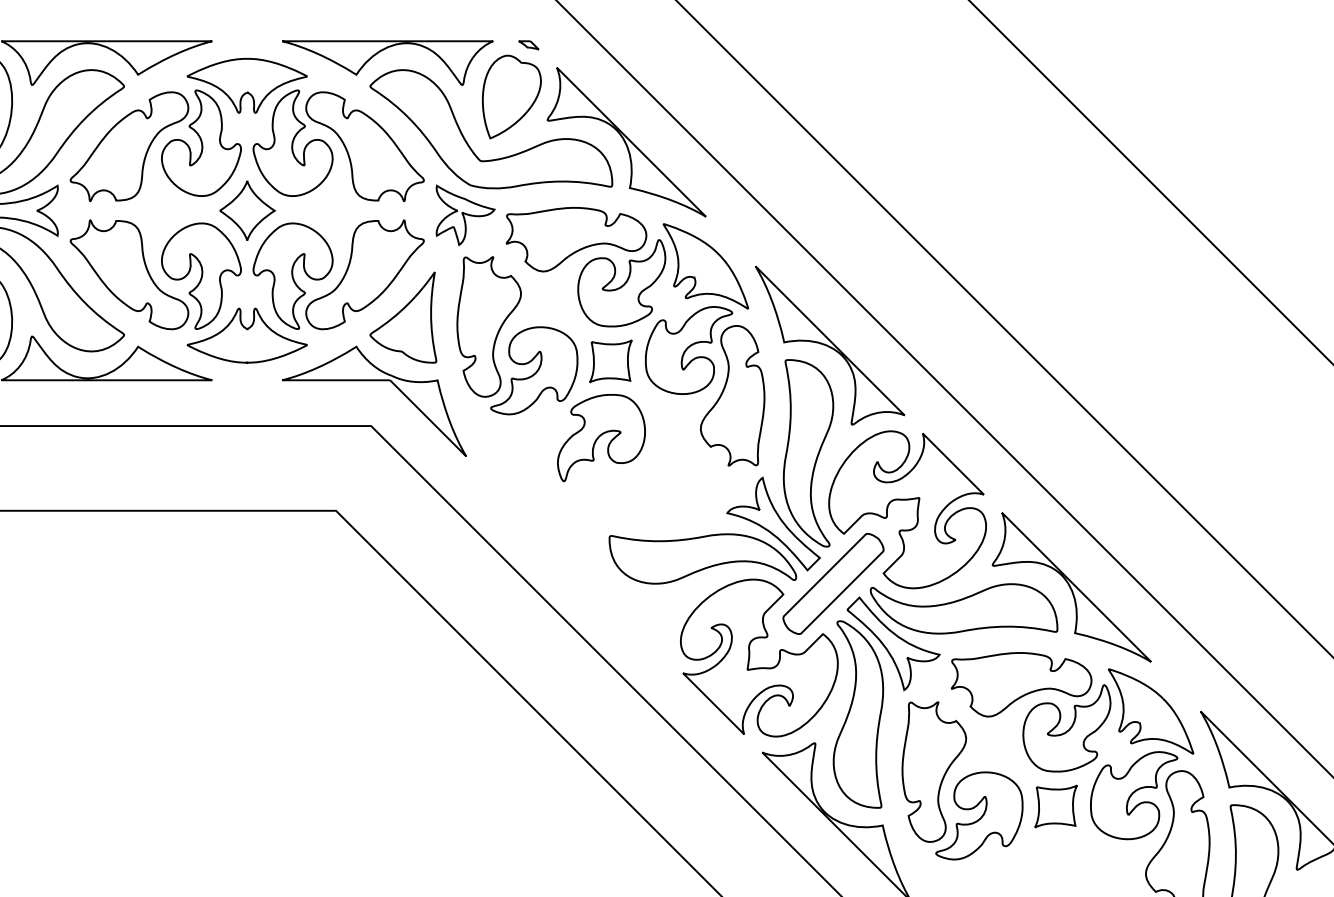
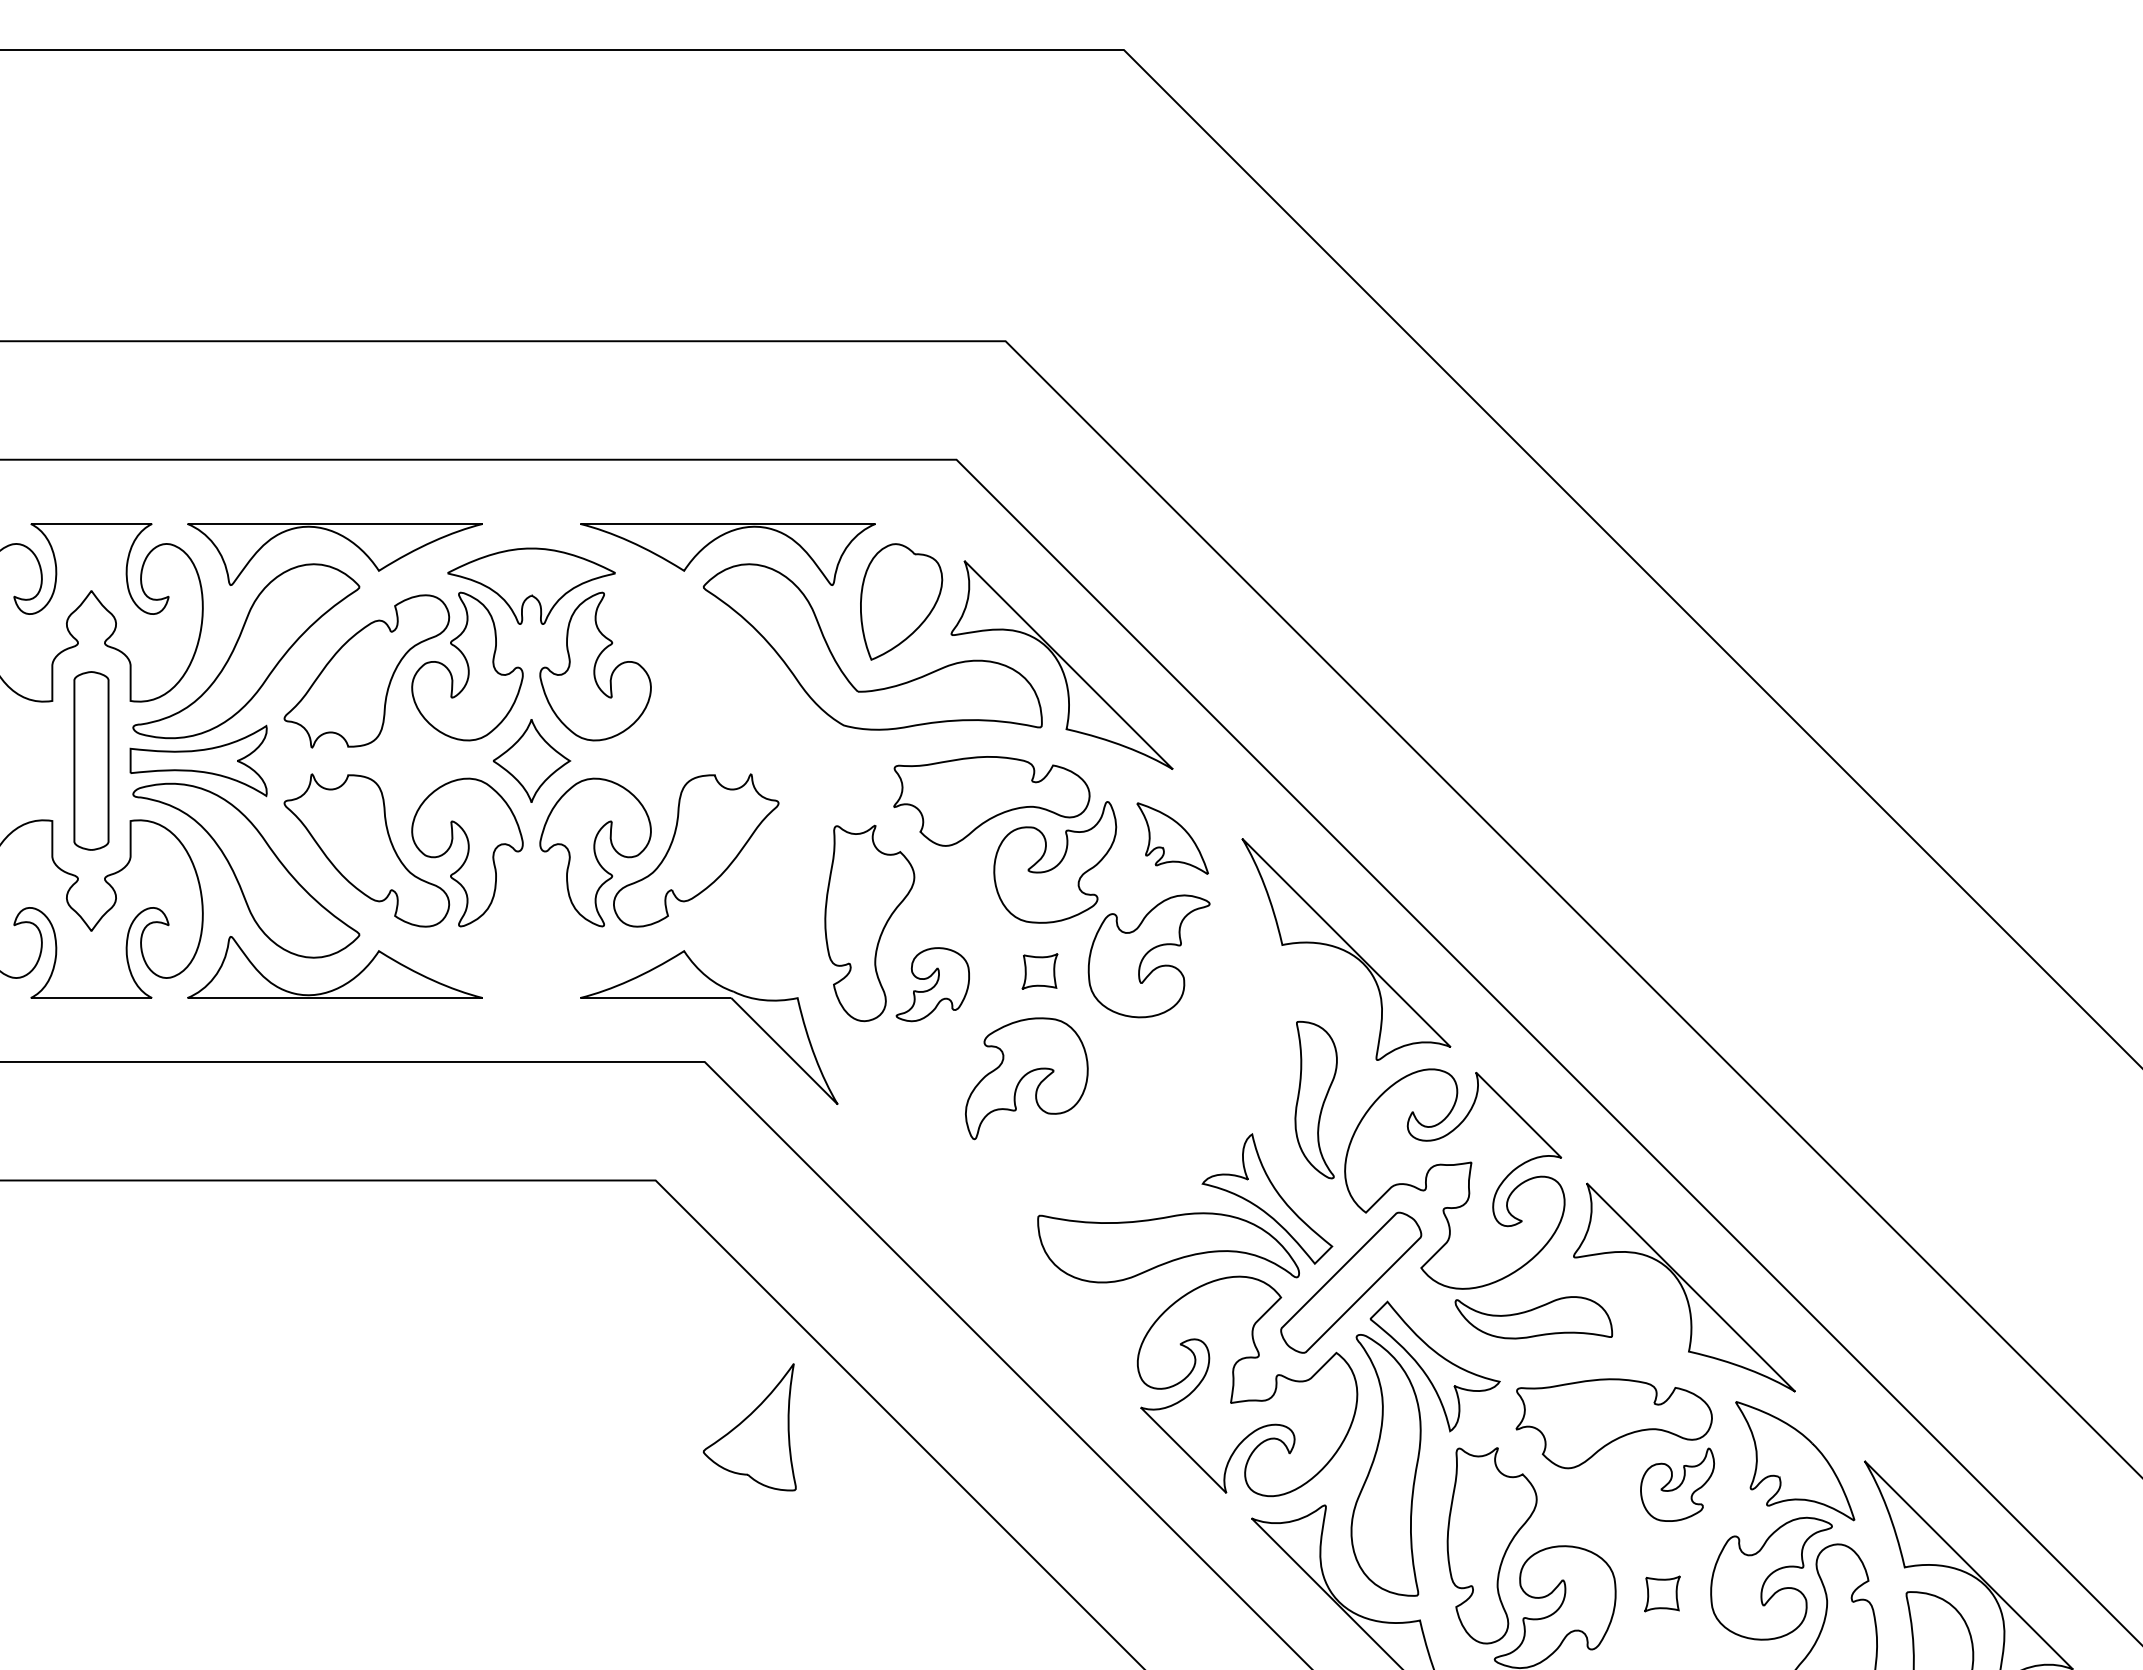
part: (528, 45) -> (924, 529), removed
part: (365, 146) -> (696, 671), removed
part: (465, 214) -> (836, 766), removed
part: (705, 266) -> (1172, 838), size x0.6
part: (403, 317) -> (749, 1427), moved
part: (247, 335) -> (531, 935), removed
part: (610, 361) -> (1039, 971), size x0.6
part: (534, 370) -> (932, 984), size x0.6
part: (732, 395) -> (1209, 1019), removed
part: (807, 452) -> (1315, 1099), size x0.6
part: (963, 608) -> (1533, 1317), size x0.6
part: (1066, 728) -> (1677, 1484), size x0.6
part: (1056, 806) -> (1662, 1593), size x0.6

